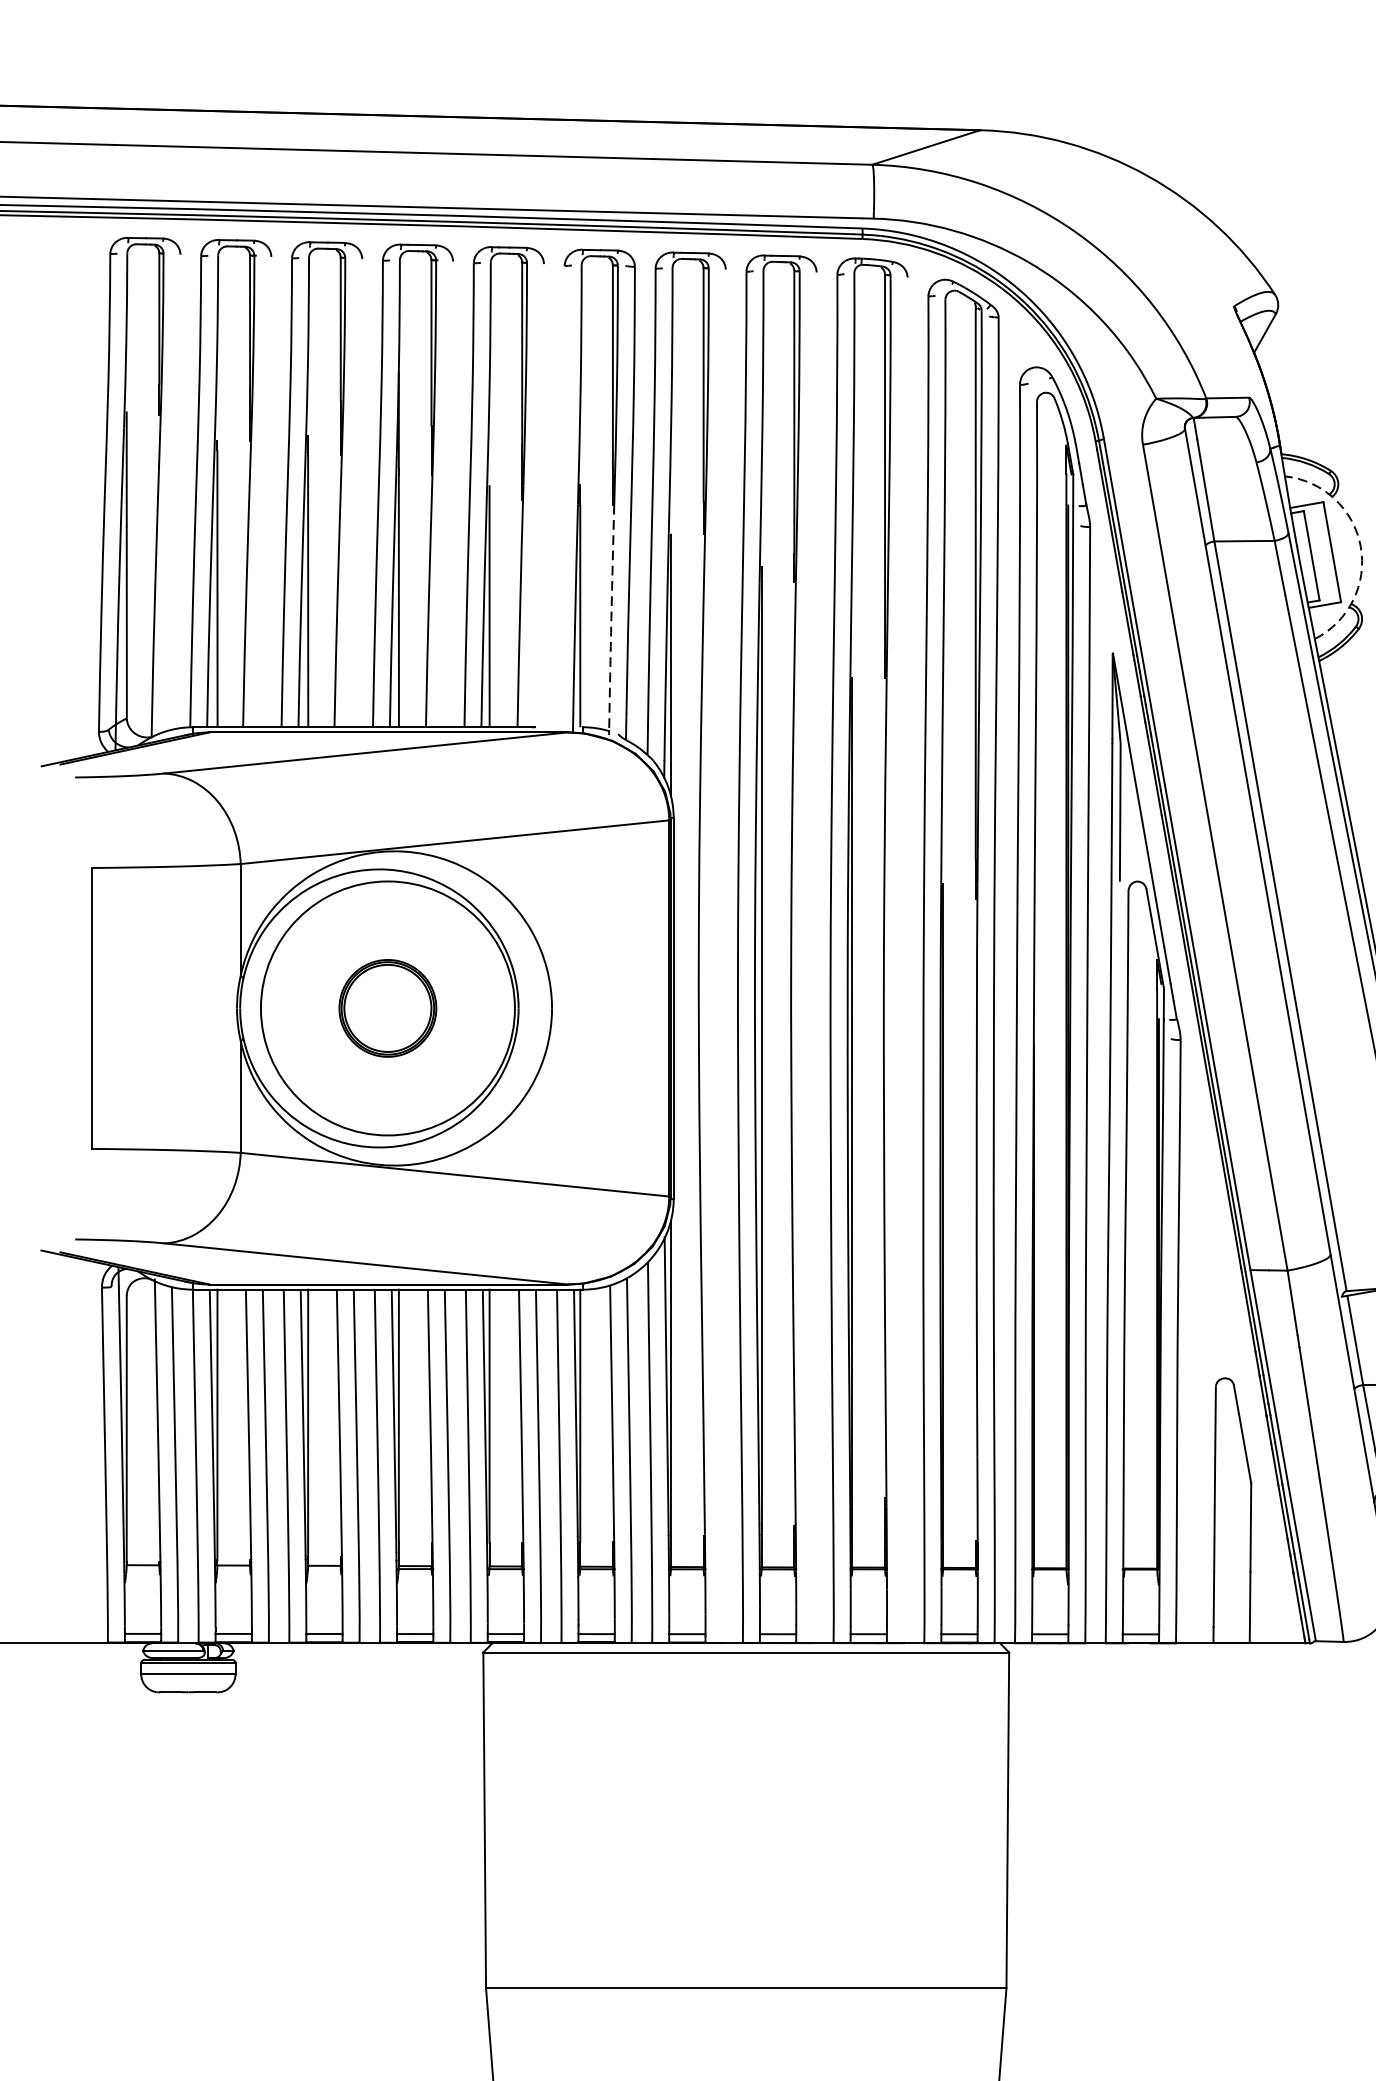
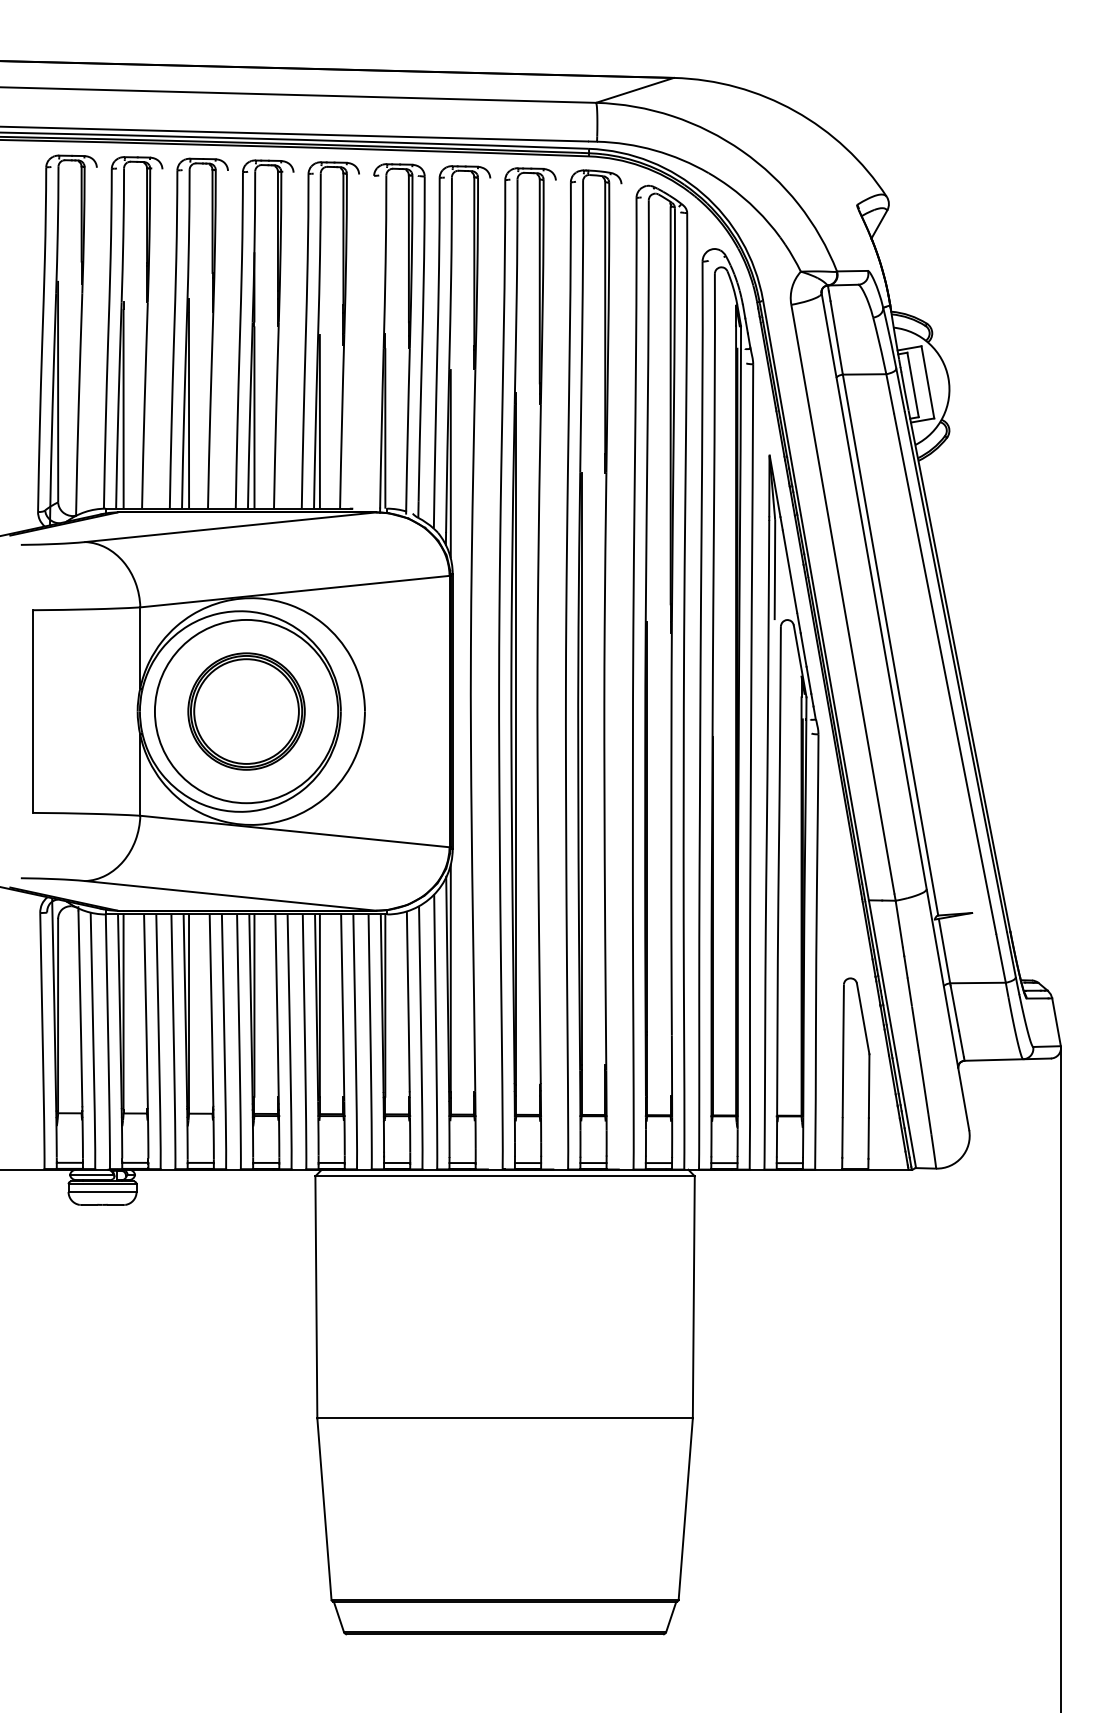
arc: (1360, 546) -> (948, 378), dashed -> solid
arc: (610, 617) -> (407, 429), dashed -> solid
part: (387, 1008) -> (246, 711), size x1.67

